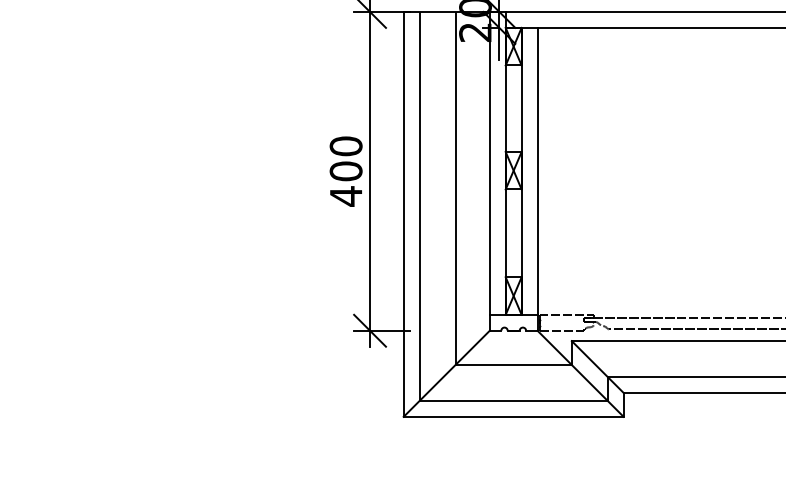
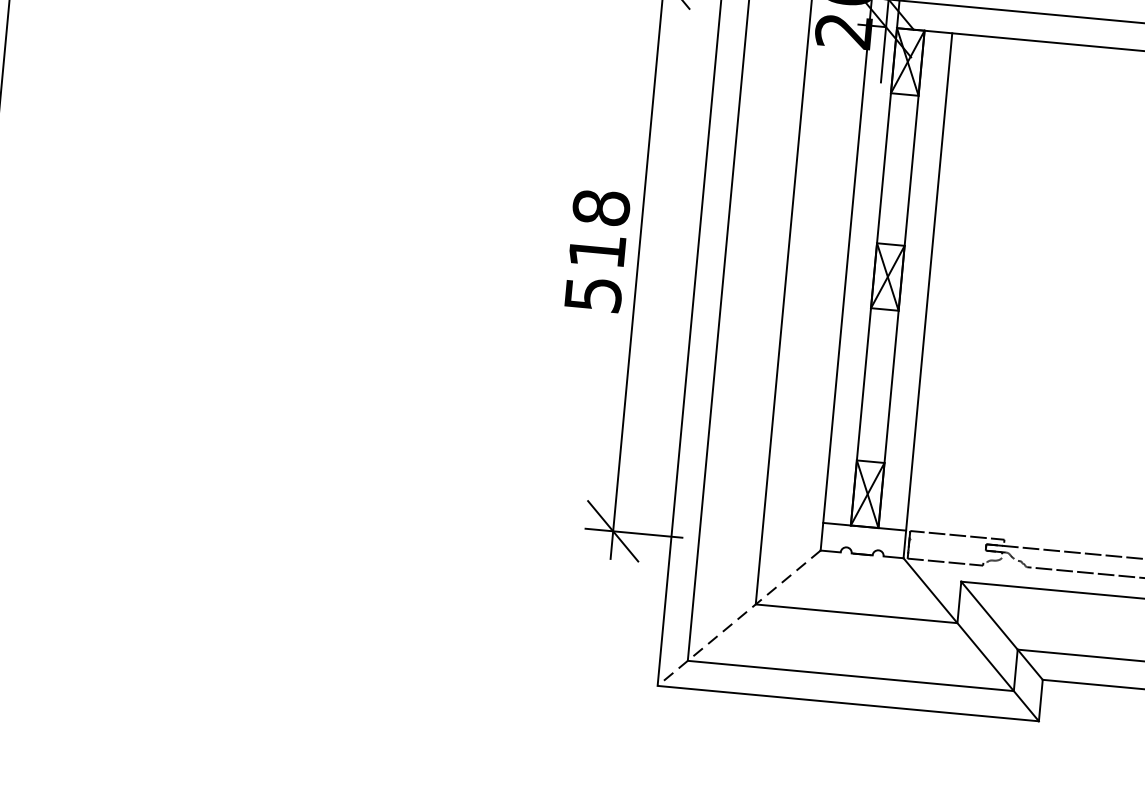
text: (345, 171) -> (596, 251), 400 -> 518
line: (446, 373) -> (738, 617), solid -> dashed

